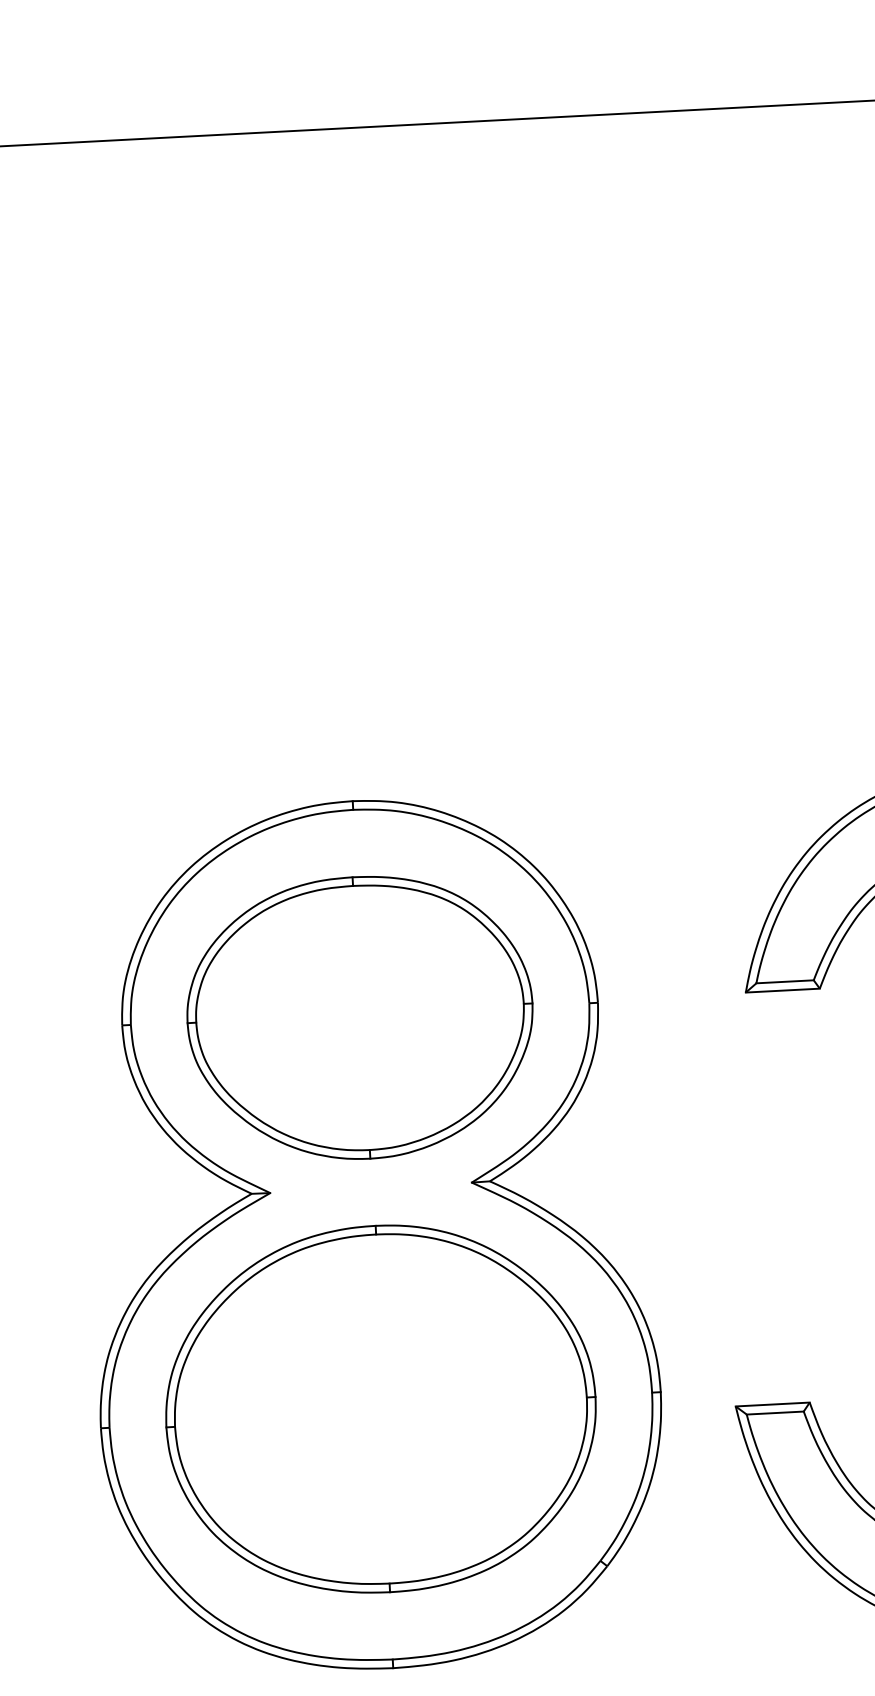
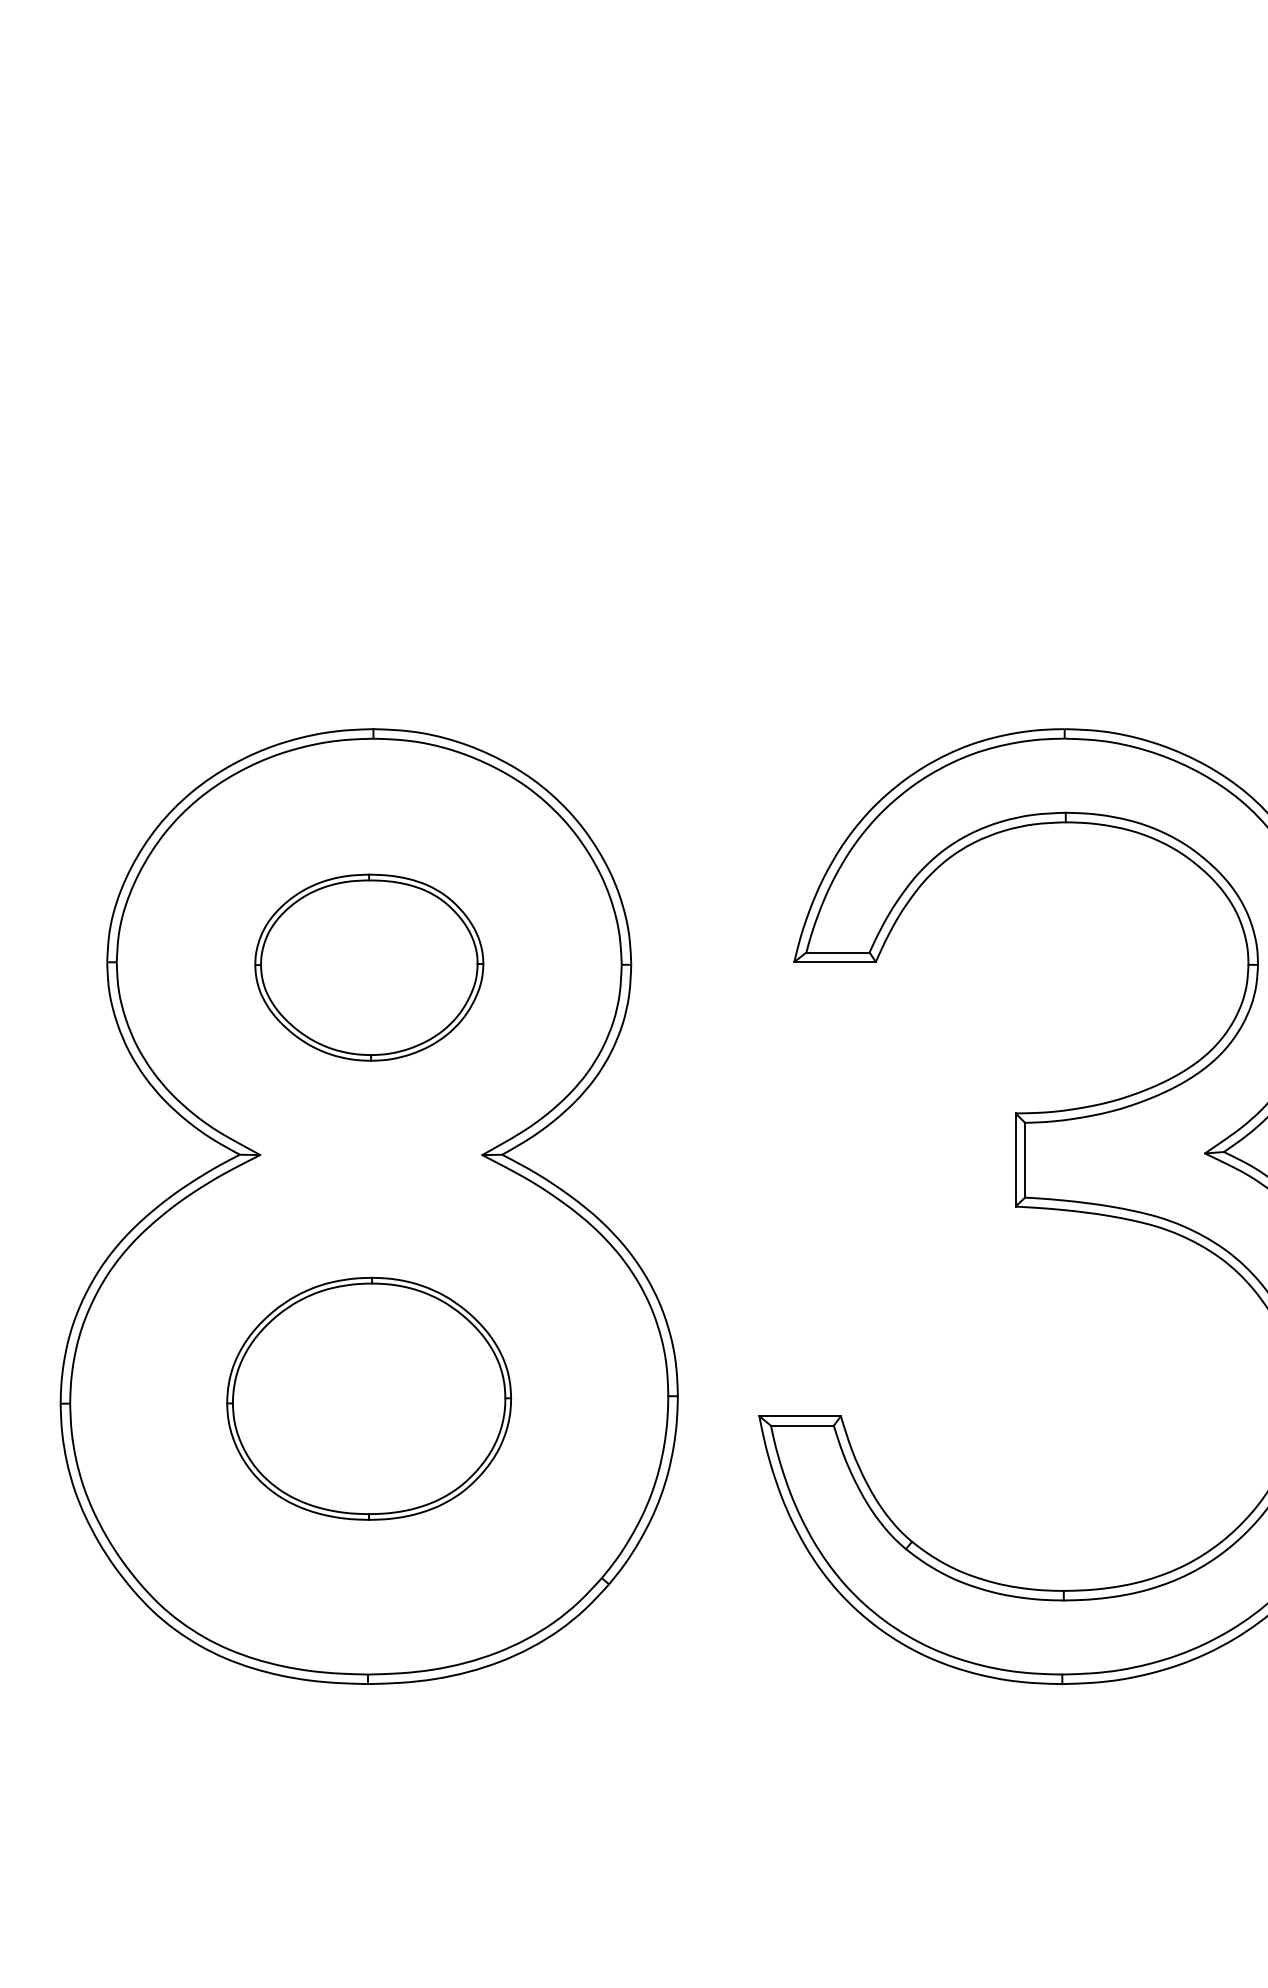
part: (360, 1017) -> (369, 967), size x0.6
part: (380, 1408) -> (368, 1398), size x0.6

